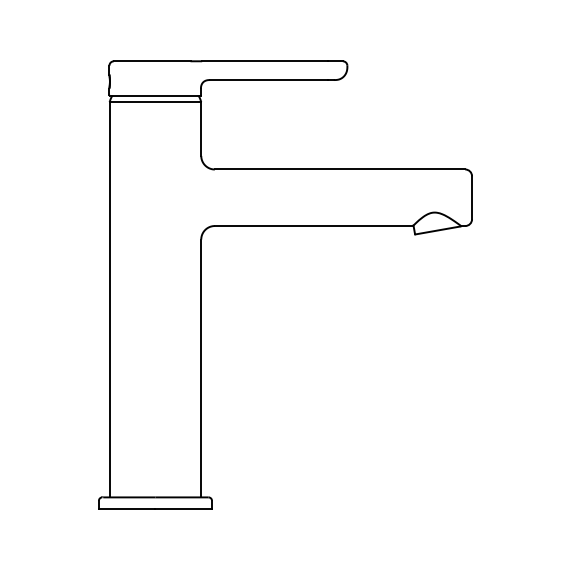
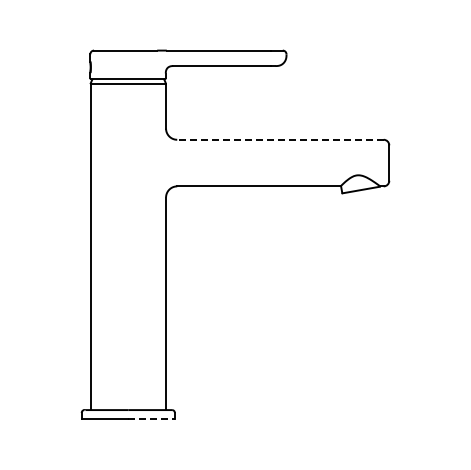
line: (338, 169) -> (279, 139), solid -> dashed
line: (184, 508) -> (152, 419), solid -> dashed

